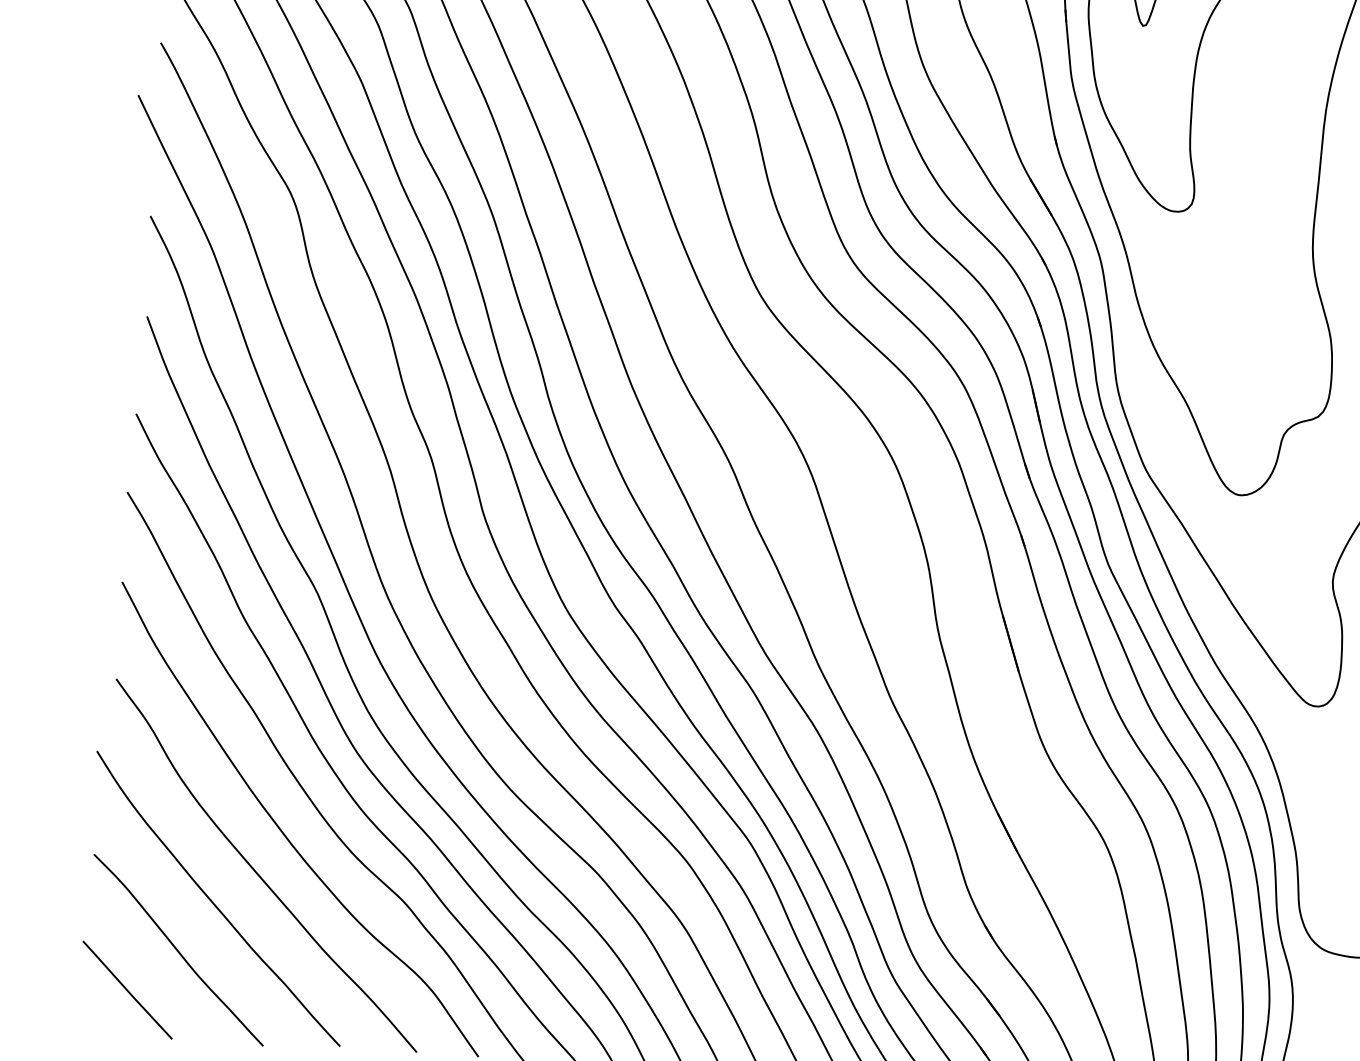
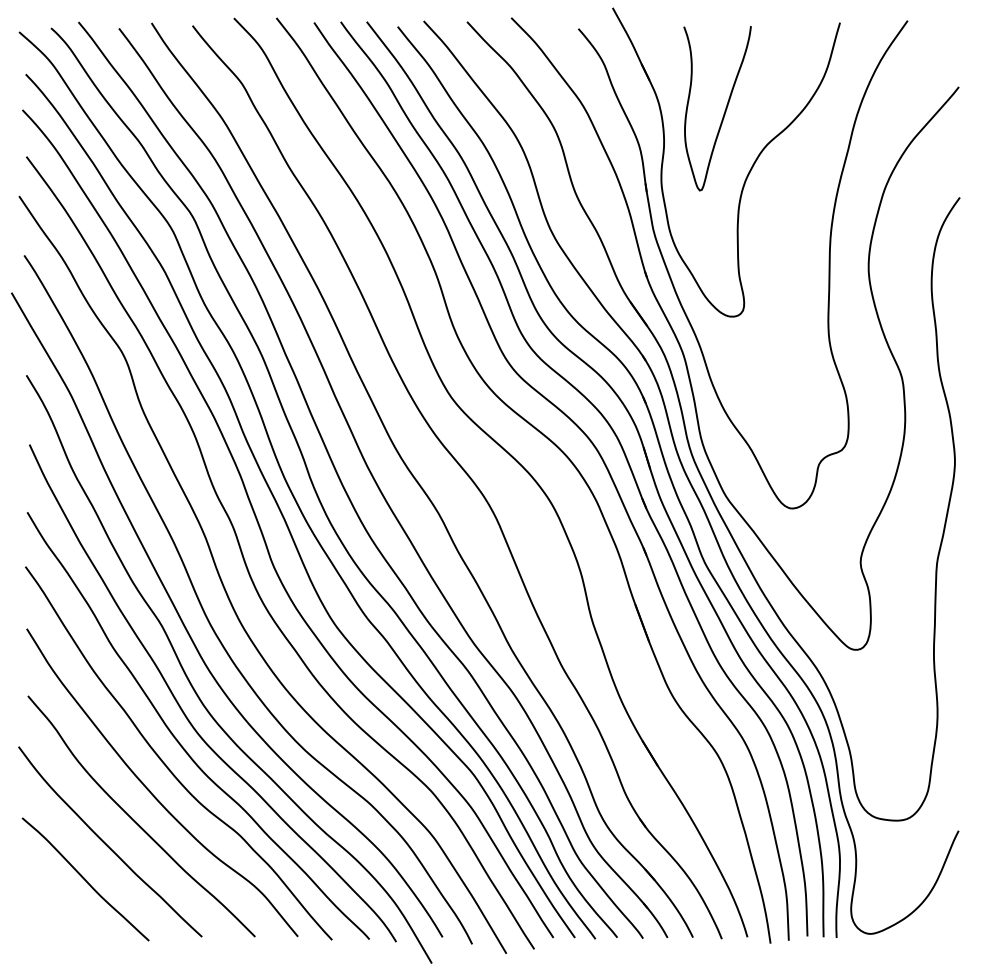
line: (127, 989) -> (52, 909), removed

